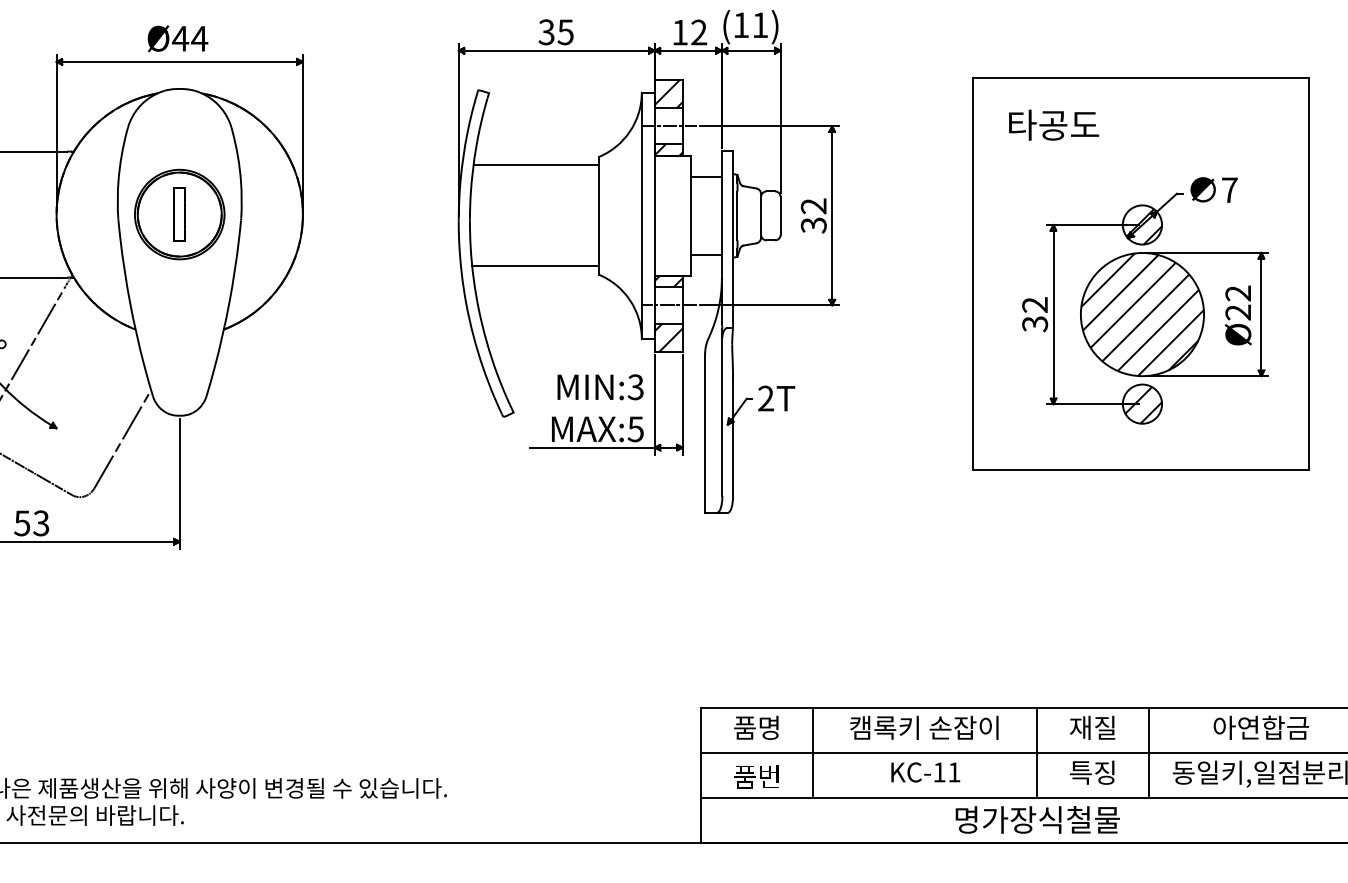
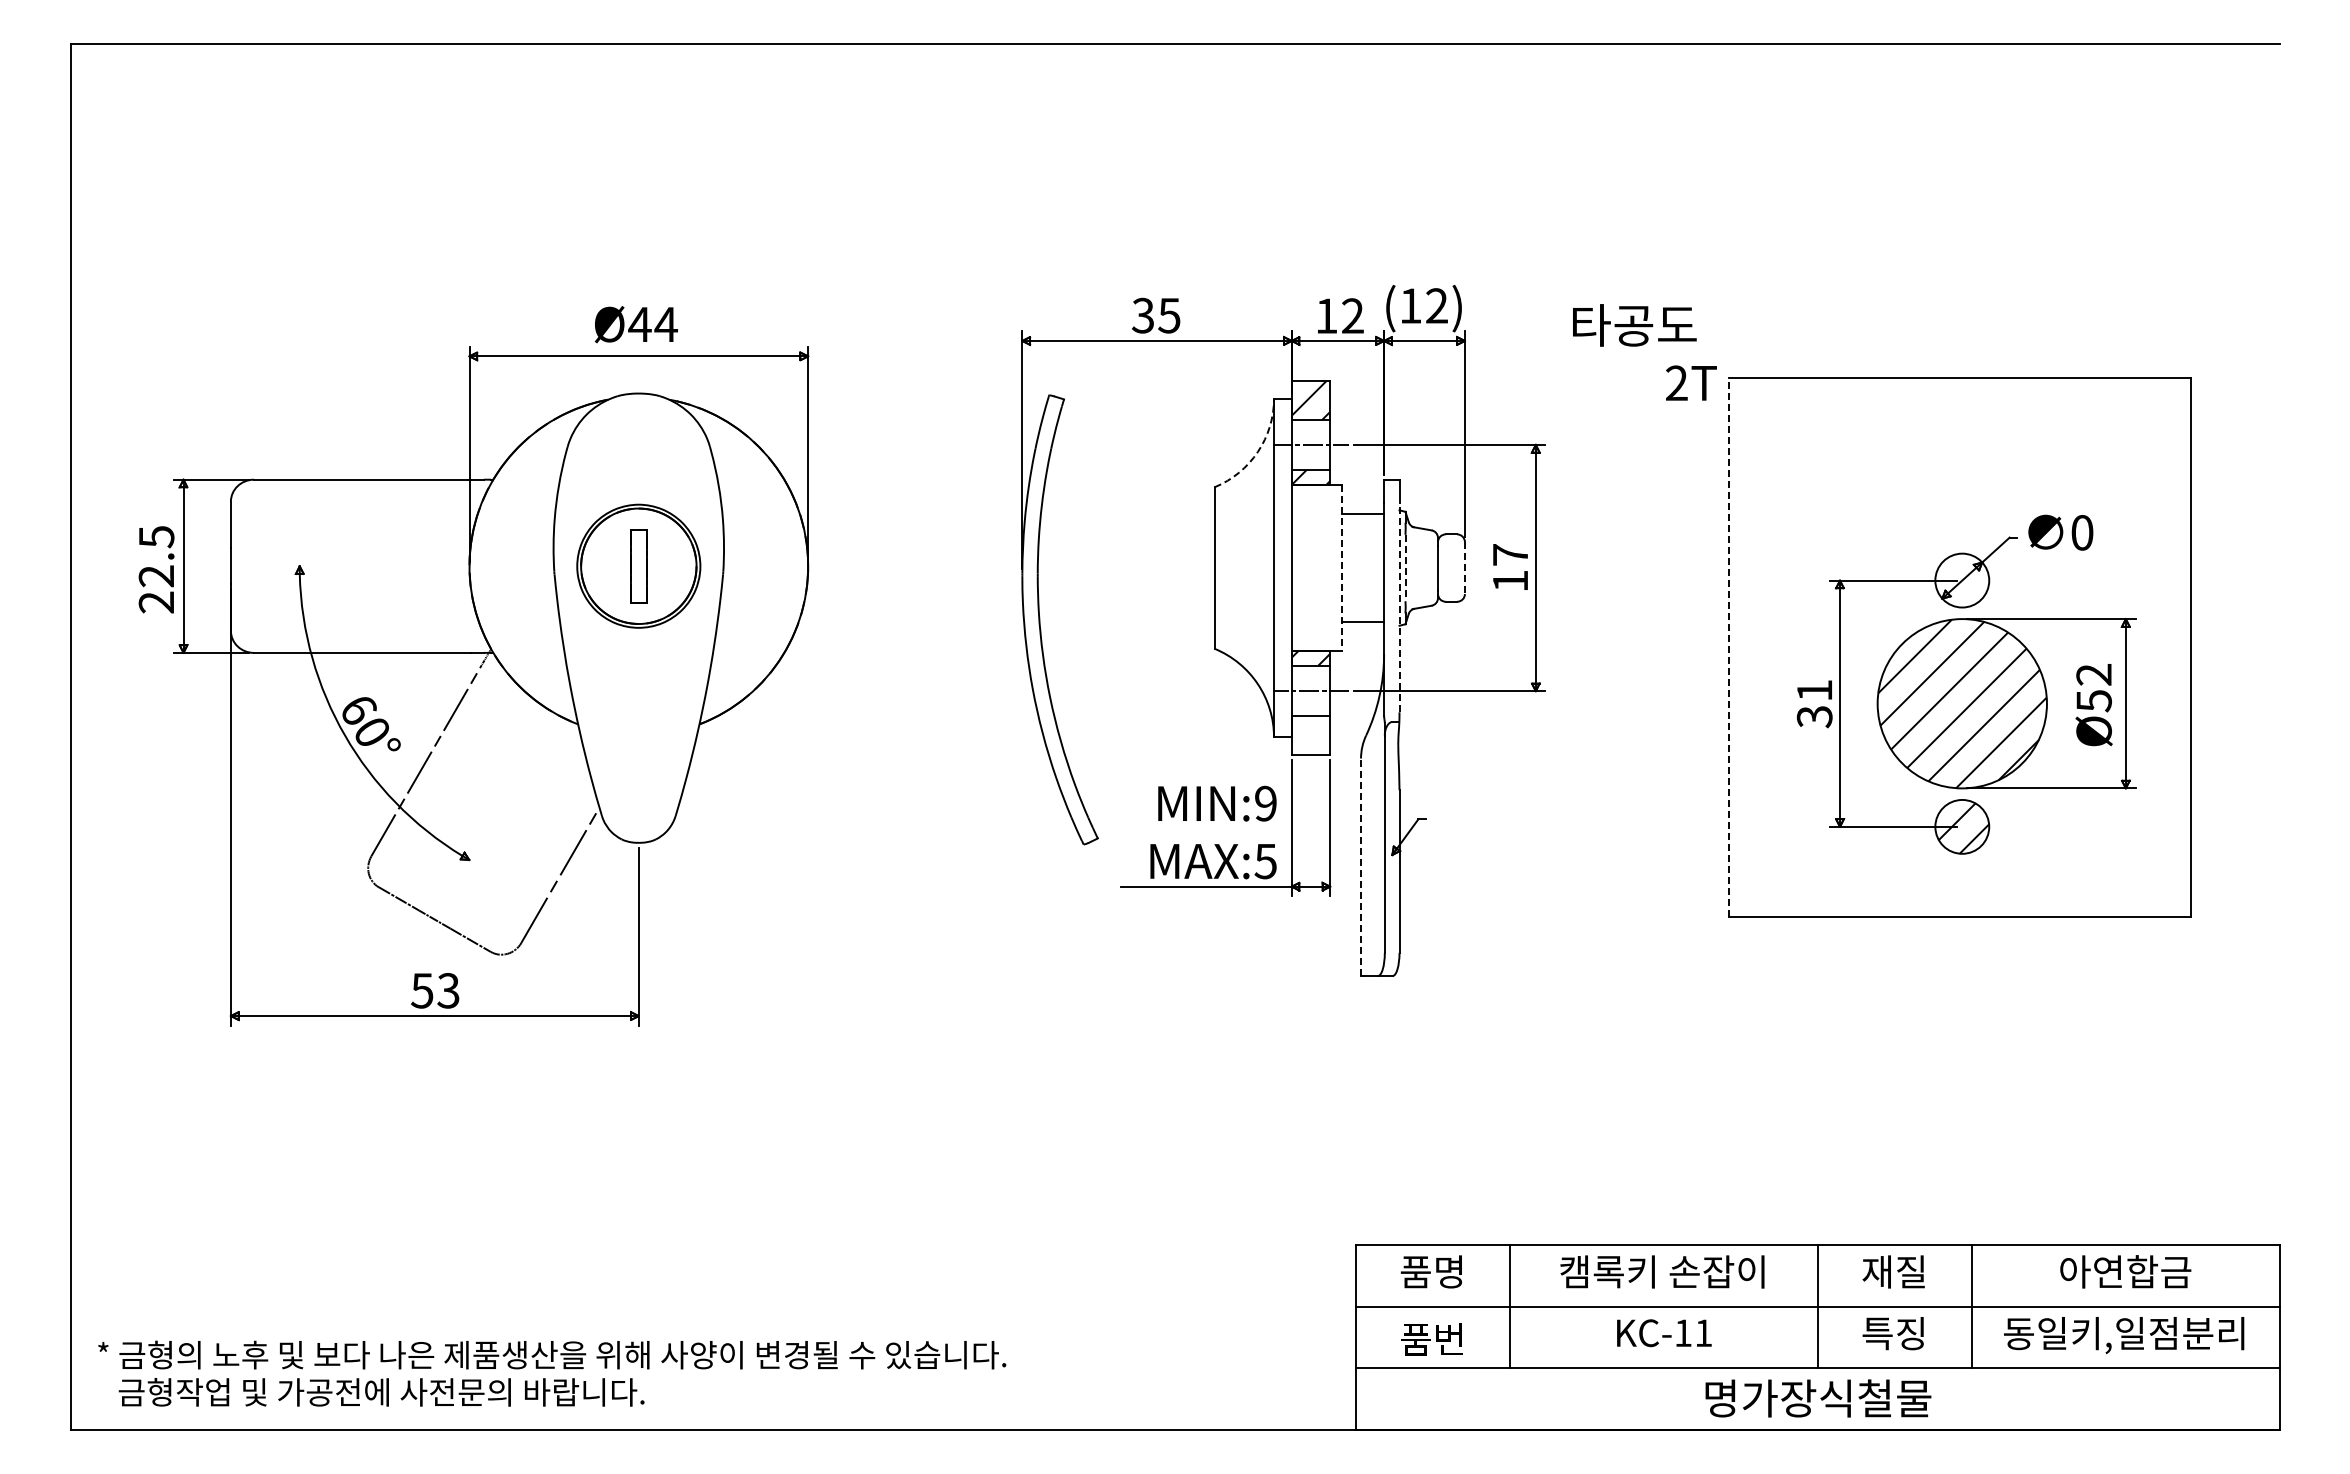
text: (759, 24) -> (1436, 305), (11) -> (12)
text: (1053, 125) -> (1634, 325), moved
arc: (629, 131) -> (1257, 451), solid -> dashed
line: (535, 165) -> (1128, 498), removed
text: (1229, 190) -> (2082, 532), 7 -> 0
line: (690, 216) -> (1341, 568), solid -> dashed
line: (737, 216) -> (1405, 568), solid -> dashed
line: (780, 216) -> (1464, 568), solid -> dashed
text: (813, 216) -> (1510, 568), 32 -> 17
hatch: (1144, 226) -> (1964, 582), removed
line: (733, 244) -> (1399, 607), solid -> dashed
line: (535, 266) -> (1127, 637), removed
line: (973, 273) -> (1729, 647), solid -> dashed
text: (1034, 304) -> (1813, 690), 32 -> 31
text: (1237, 312) -> (2093, 701), Ø22 -> Ø52
hatch: (668, 337) -> (1310, 735), removed
text: (635, 387) -> (1265, 803), MIN:3 -> MIN:9
text: (776, 398) -> (1691, 382), moved
line: (705, 433) -> (1361, 867), solid -> dashed

